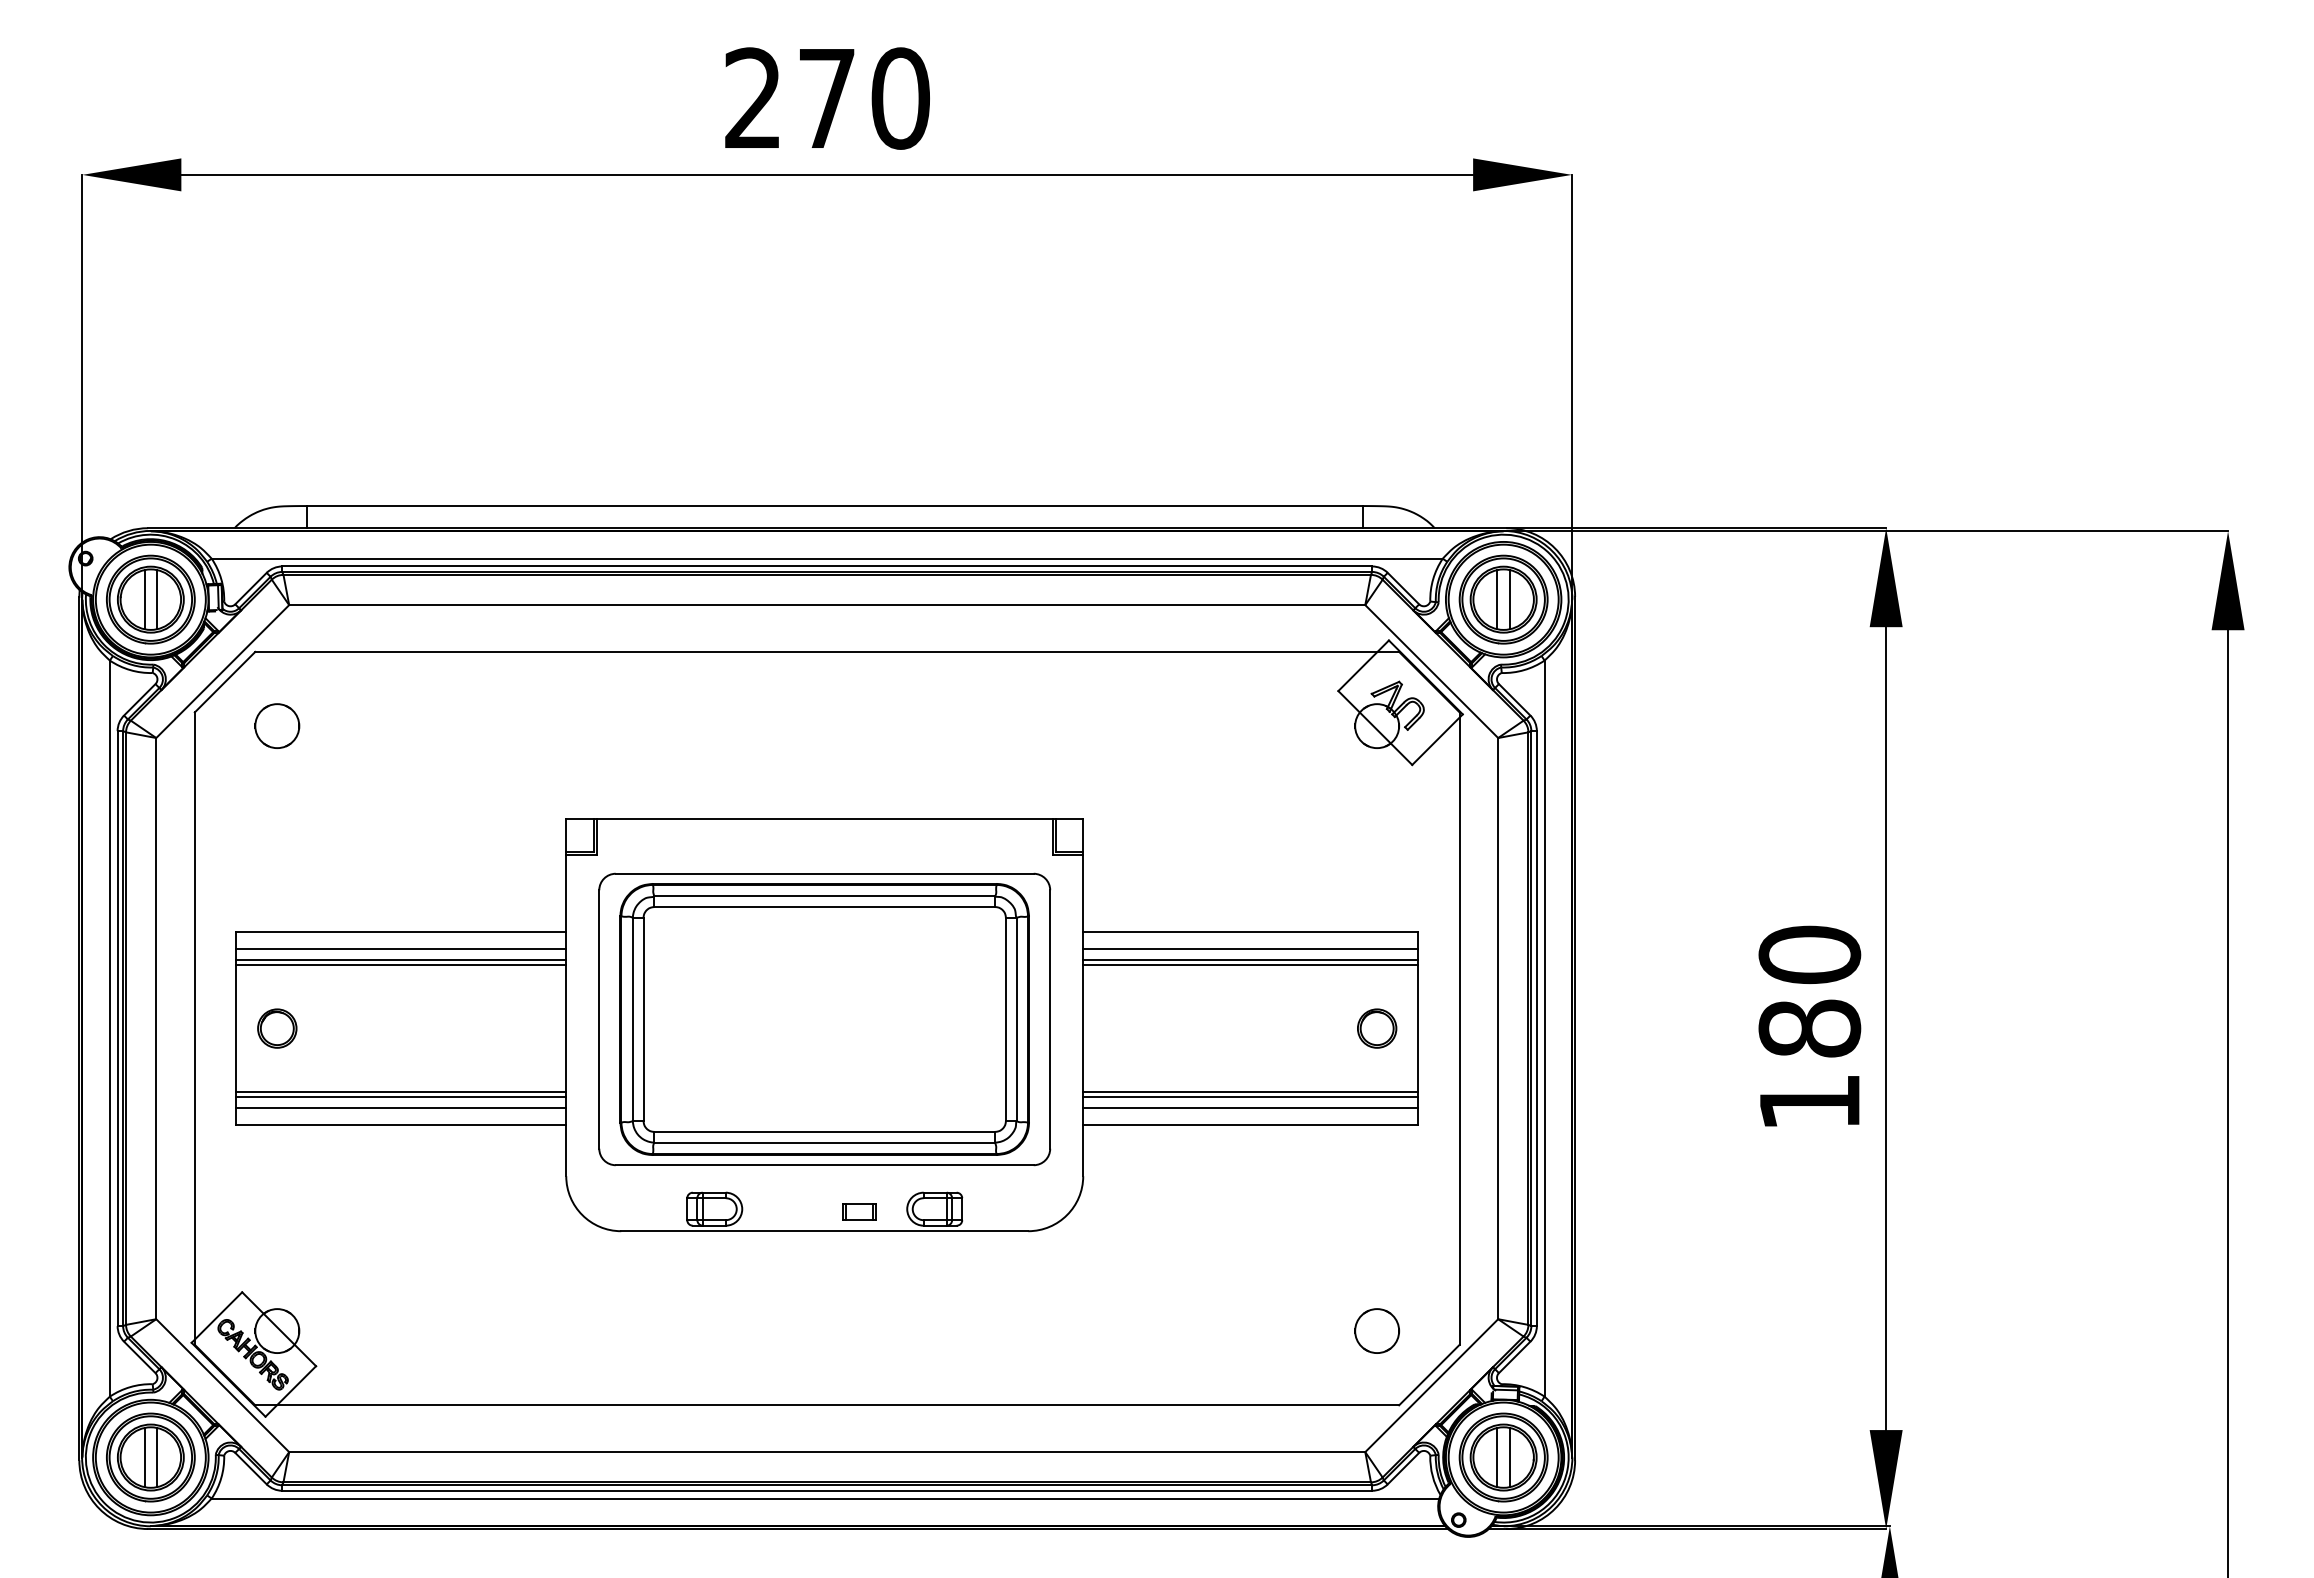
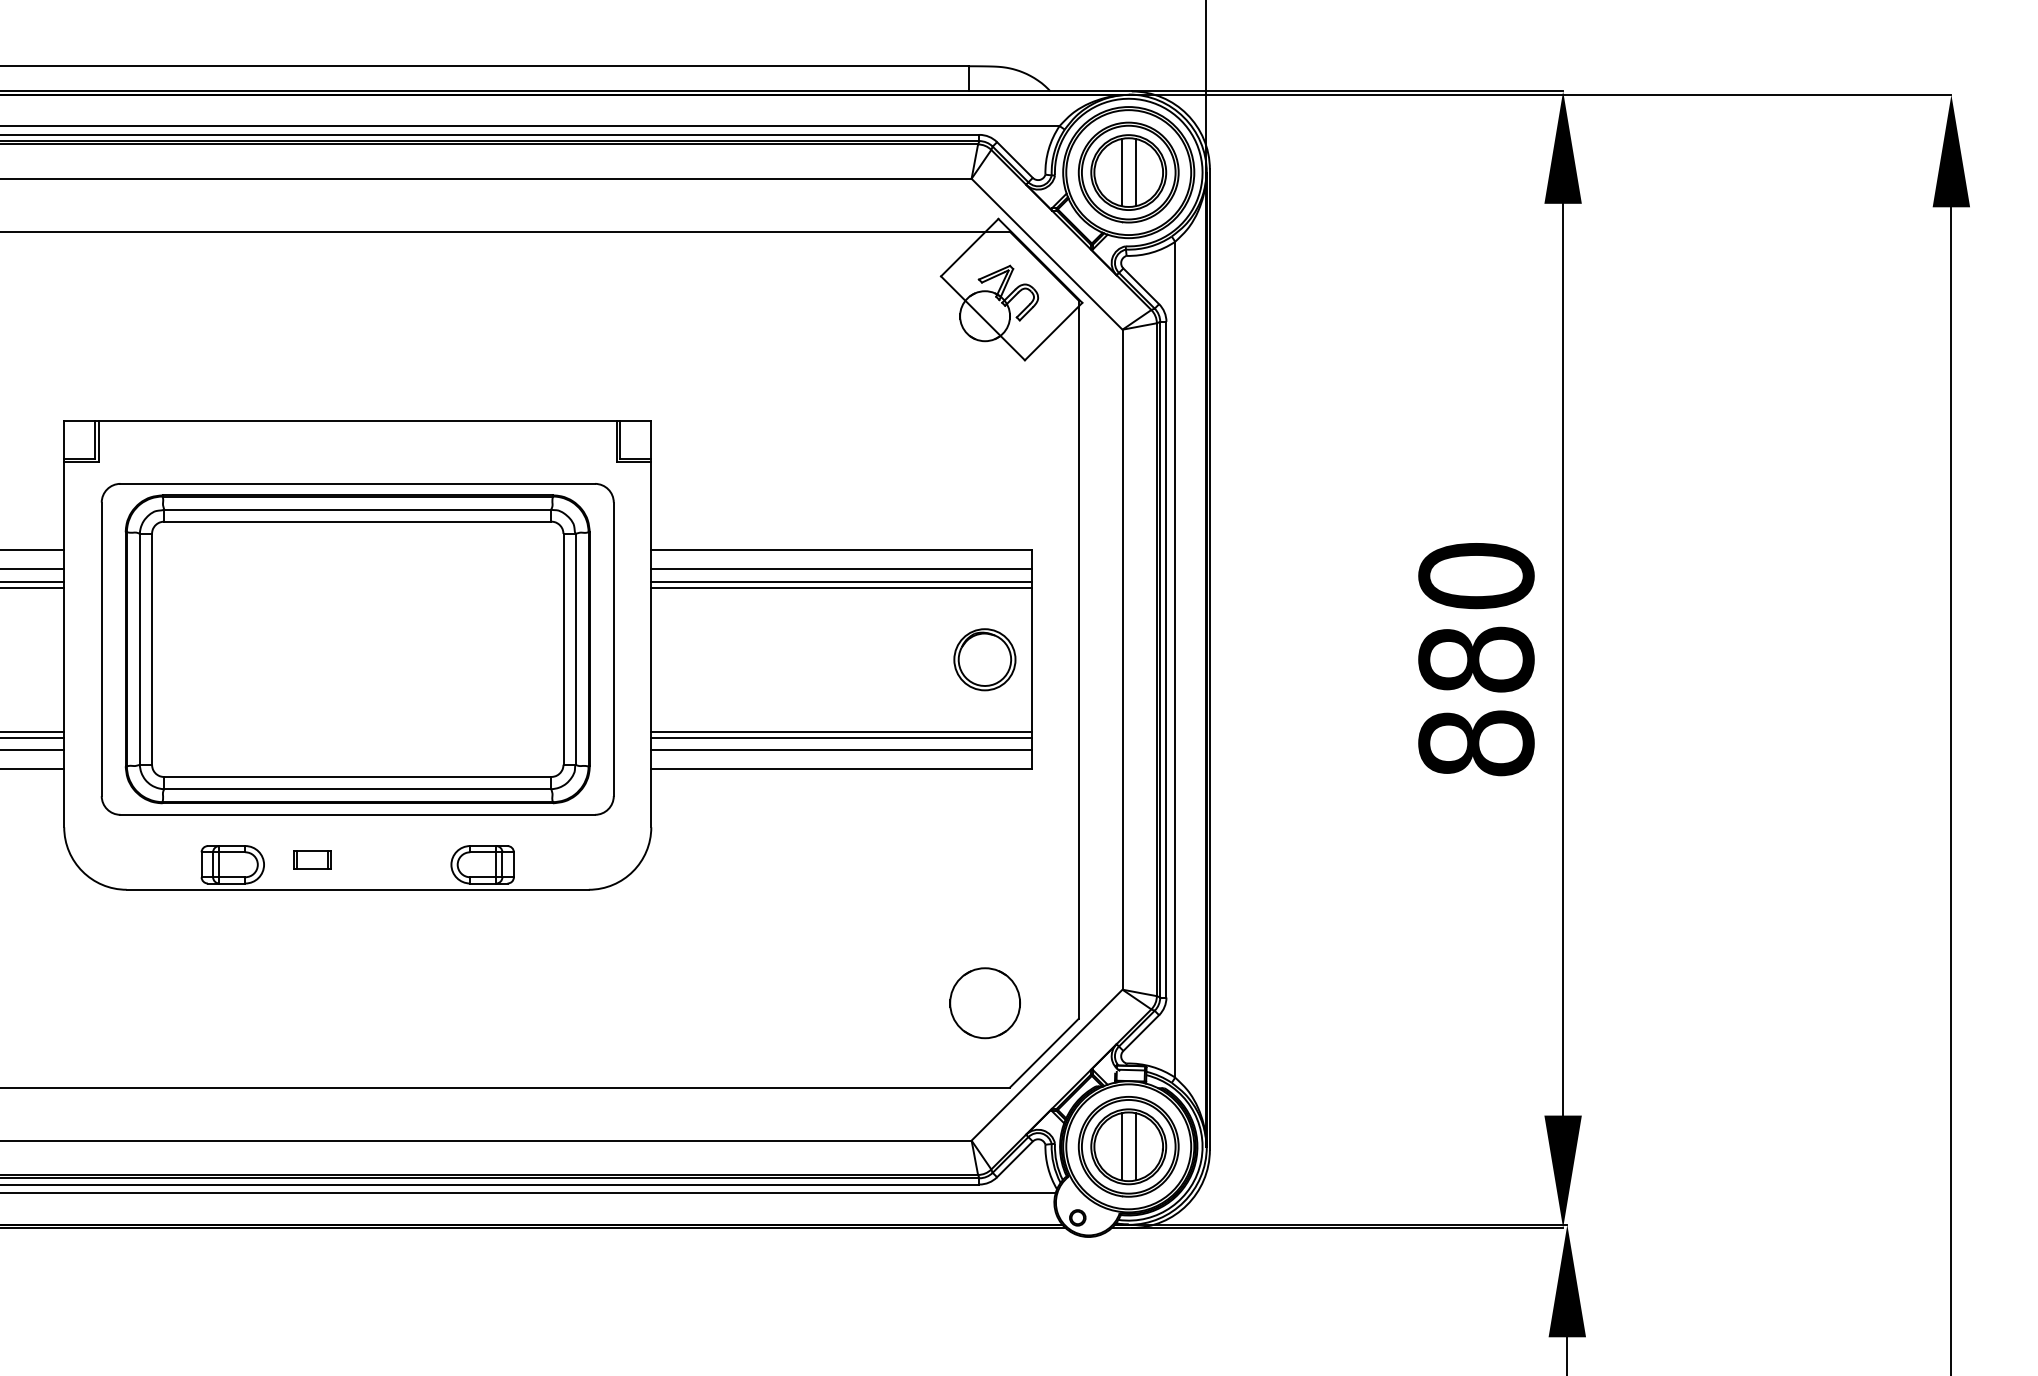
part: (1377, 1028) -> (985, 659), size x1.4
text: (1809, 1102) -> (1476, 743), 180 -> 880
part: (859, 1211) -> (312, 859), moved
circle: (1376, 1330) -> (984, 1002), size x1.4

